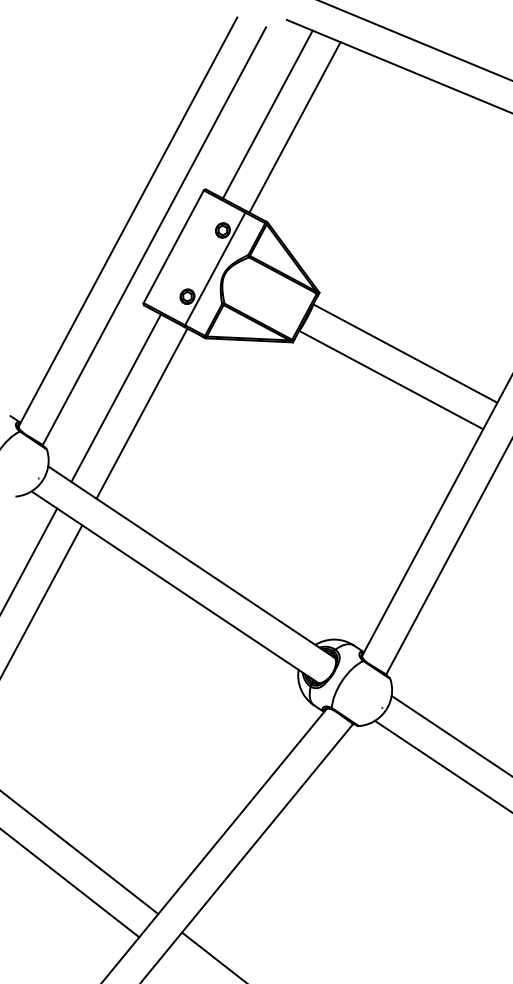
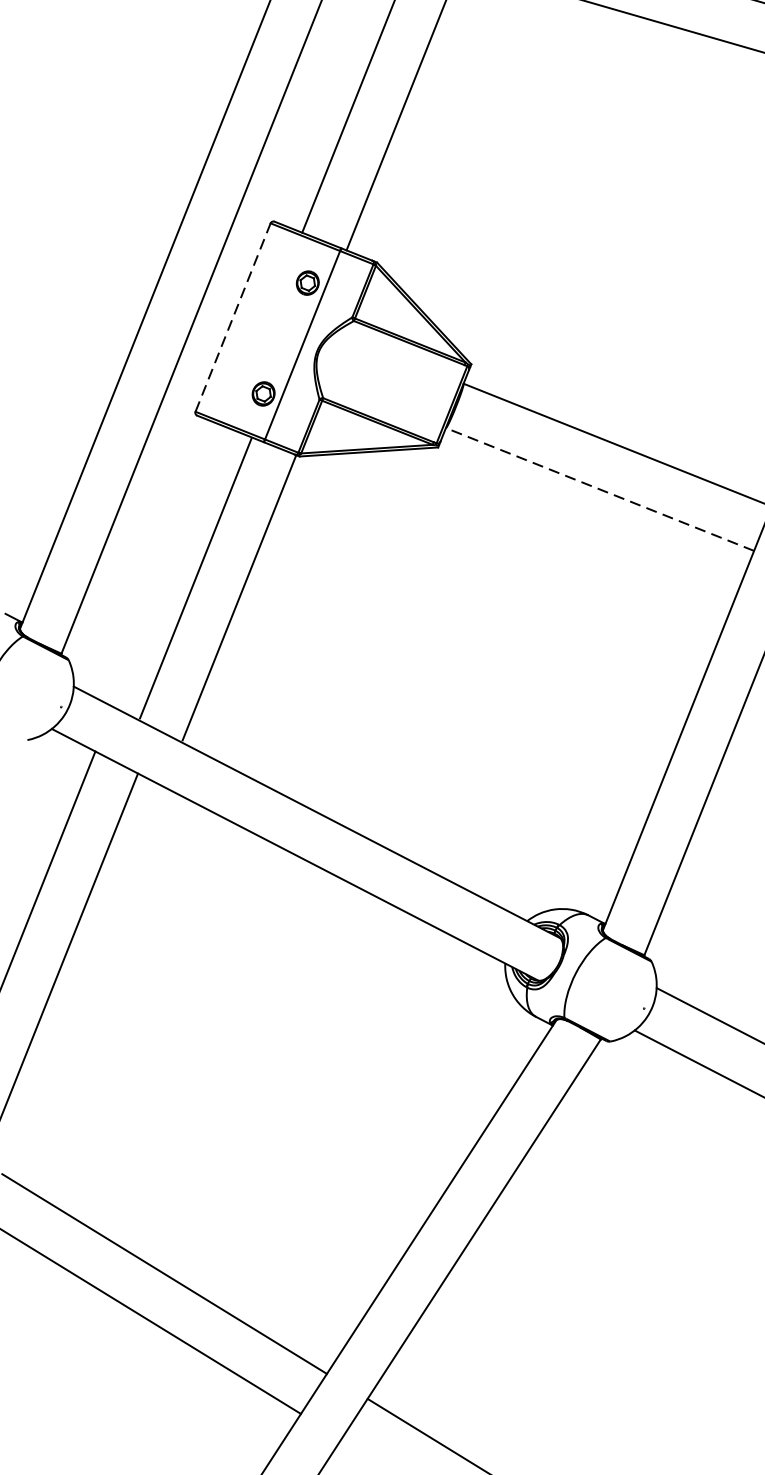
line: (173, 246) -> (232, 317), solid -> dashed
line: (390, 379) -> (598, 488), solid -> dashed
line: (115, 397) -> (194, 577), moved
line: (141, 413) -> (238, 597), moved

